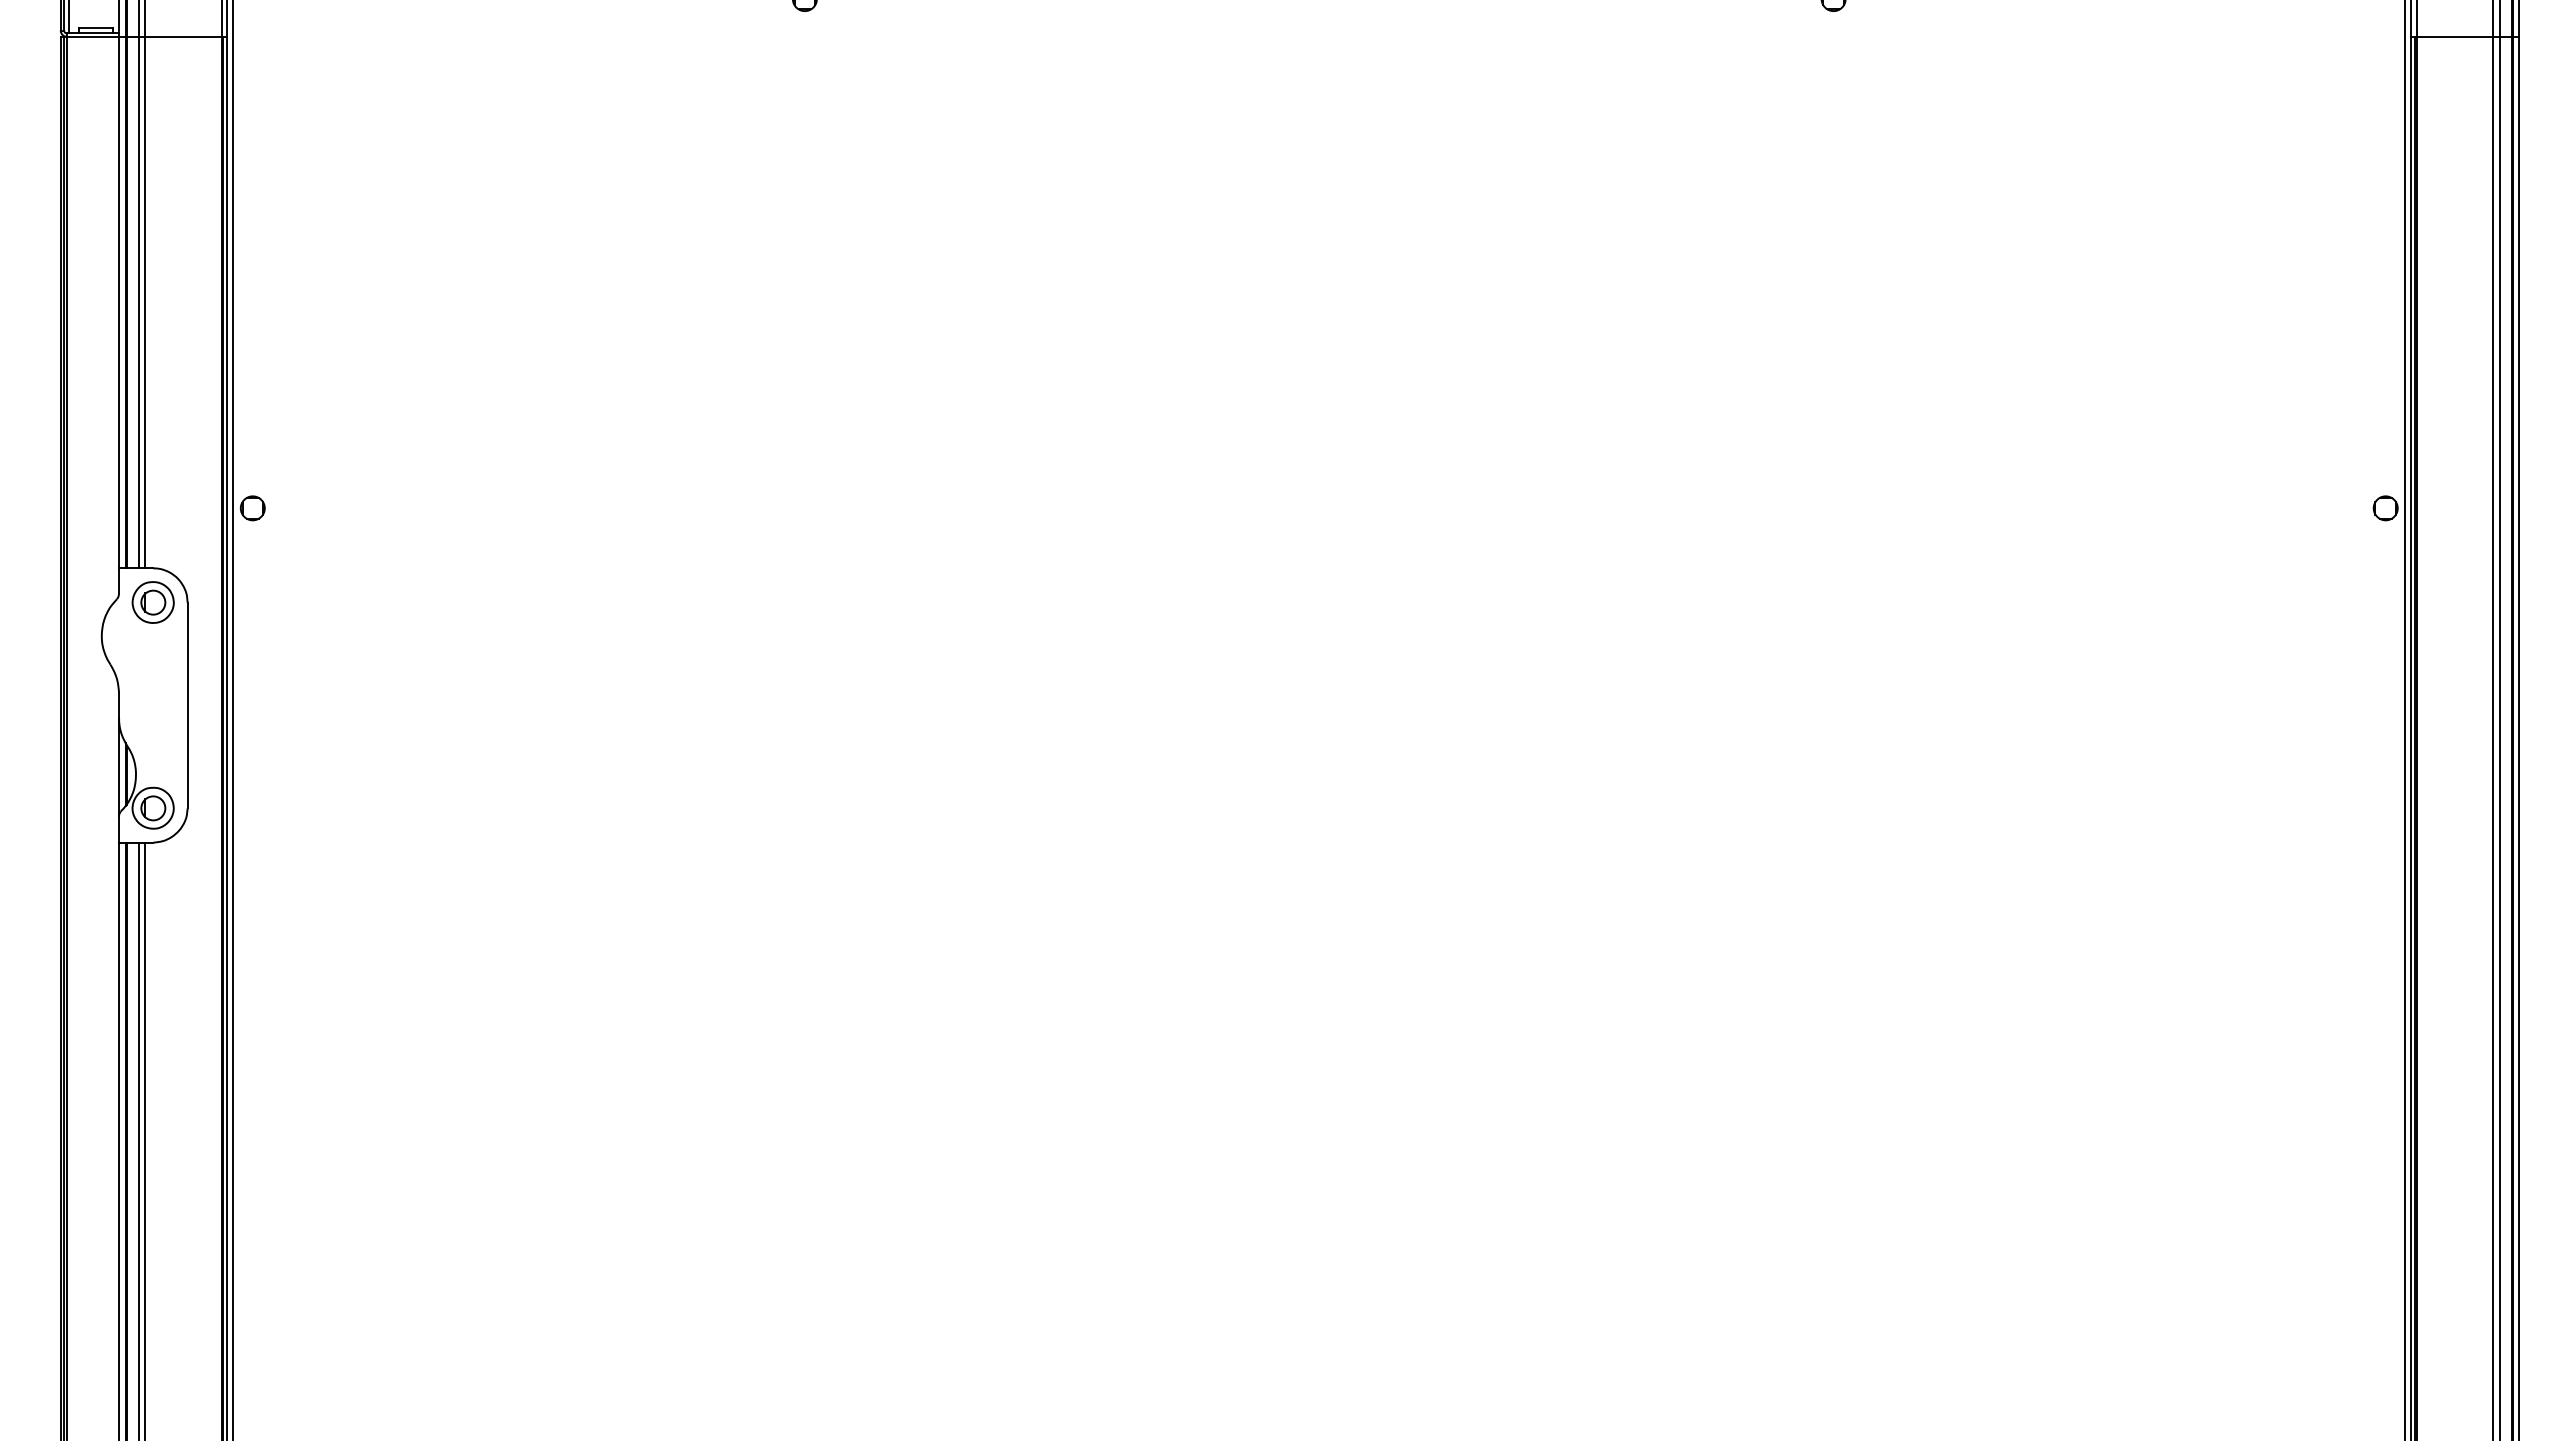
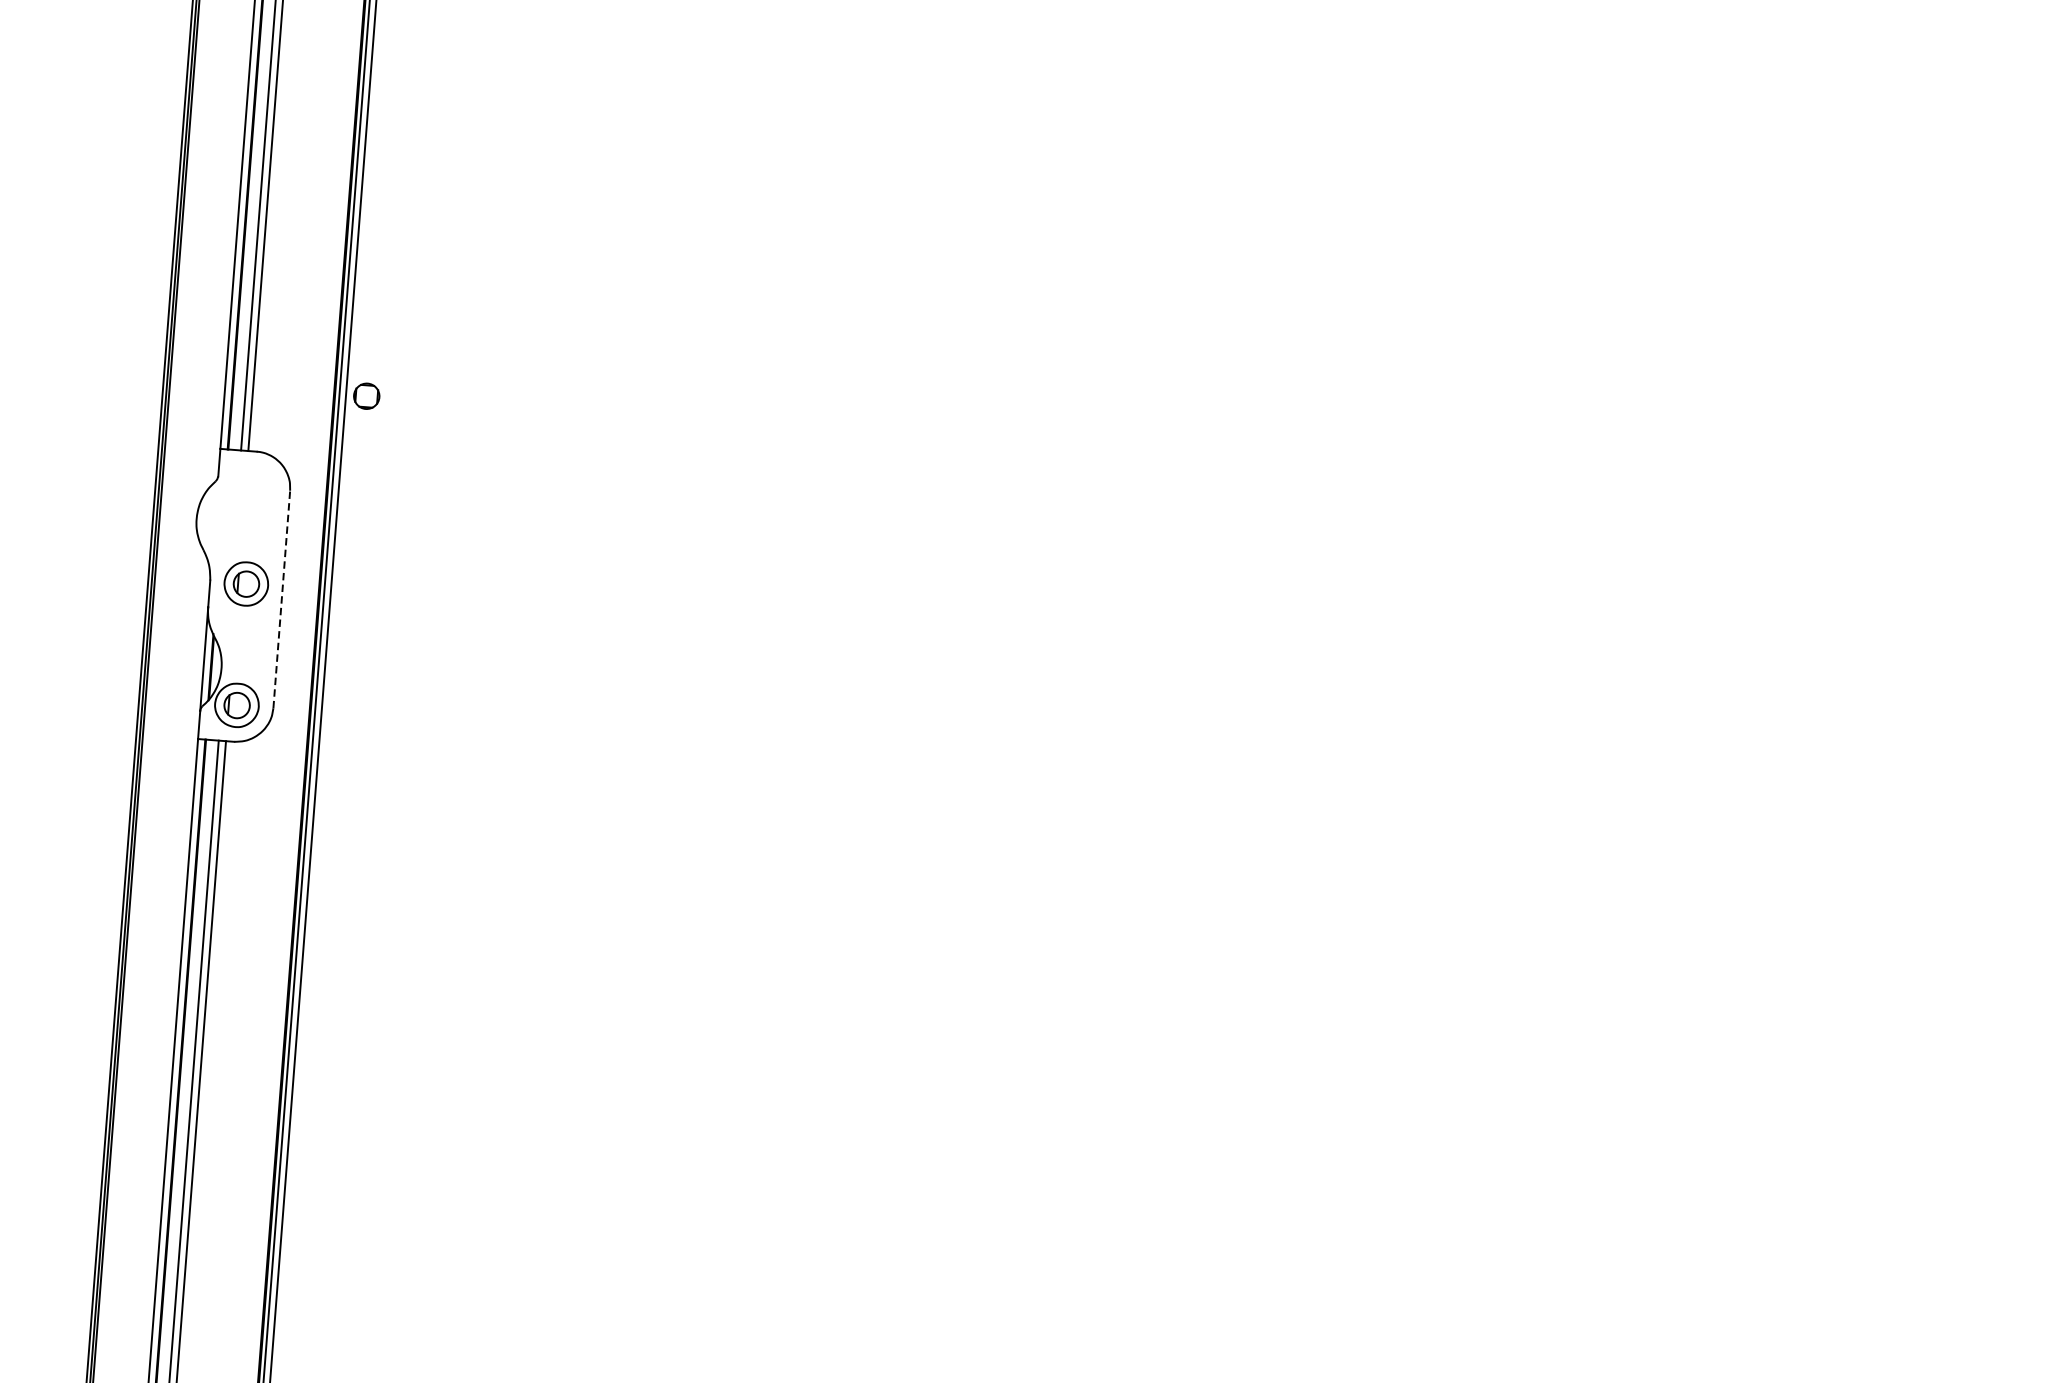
part: (152, 602) -> (245, 583), moved
line: (187, 705) -> (281, 599), solid -> dashed

